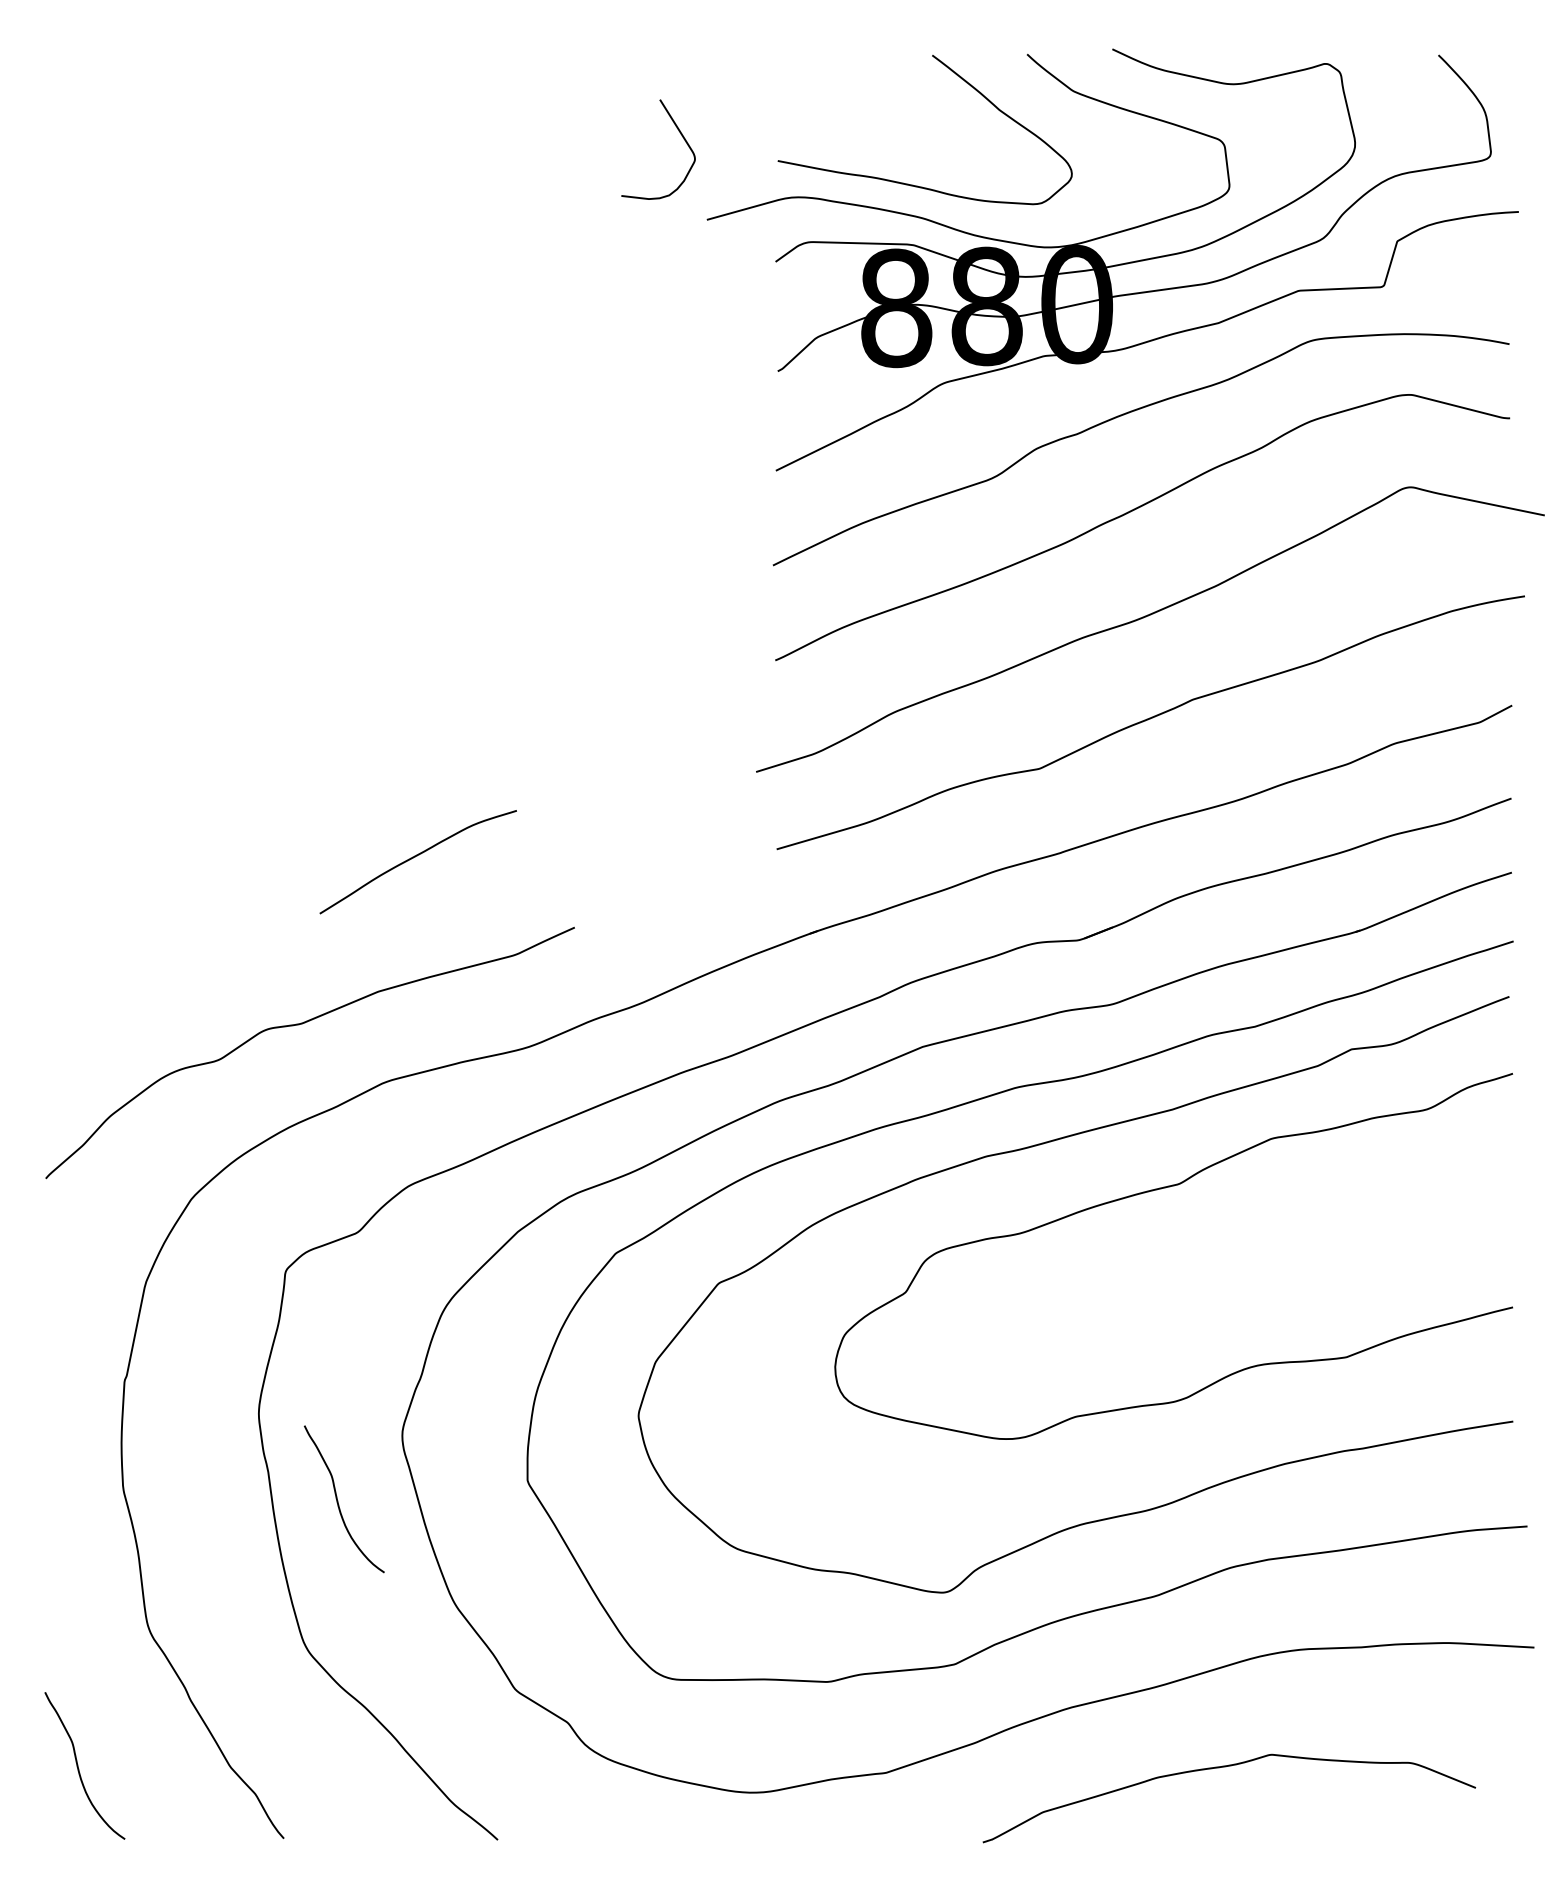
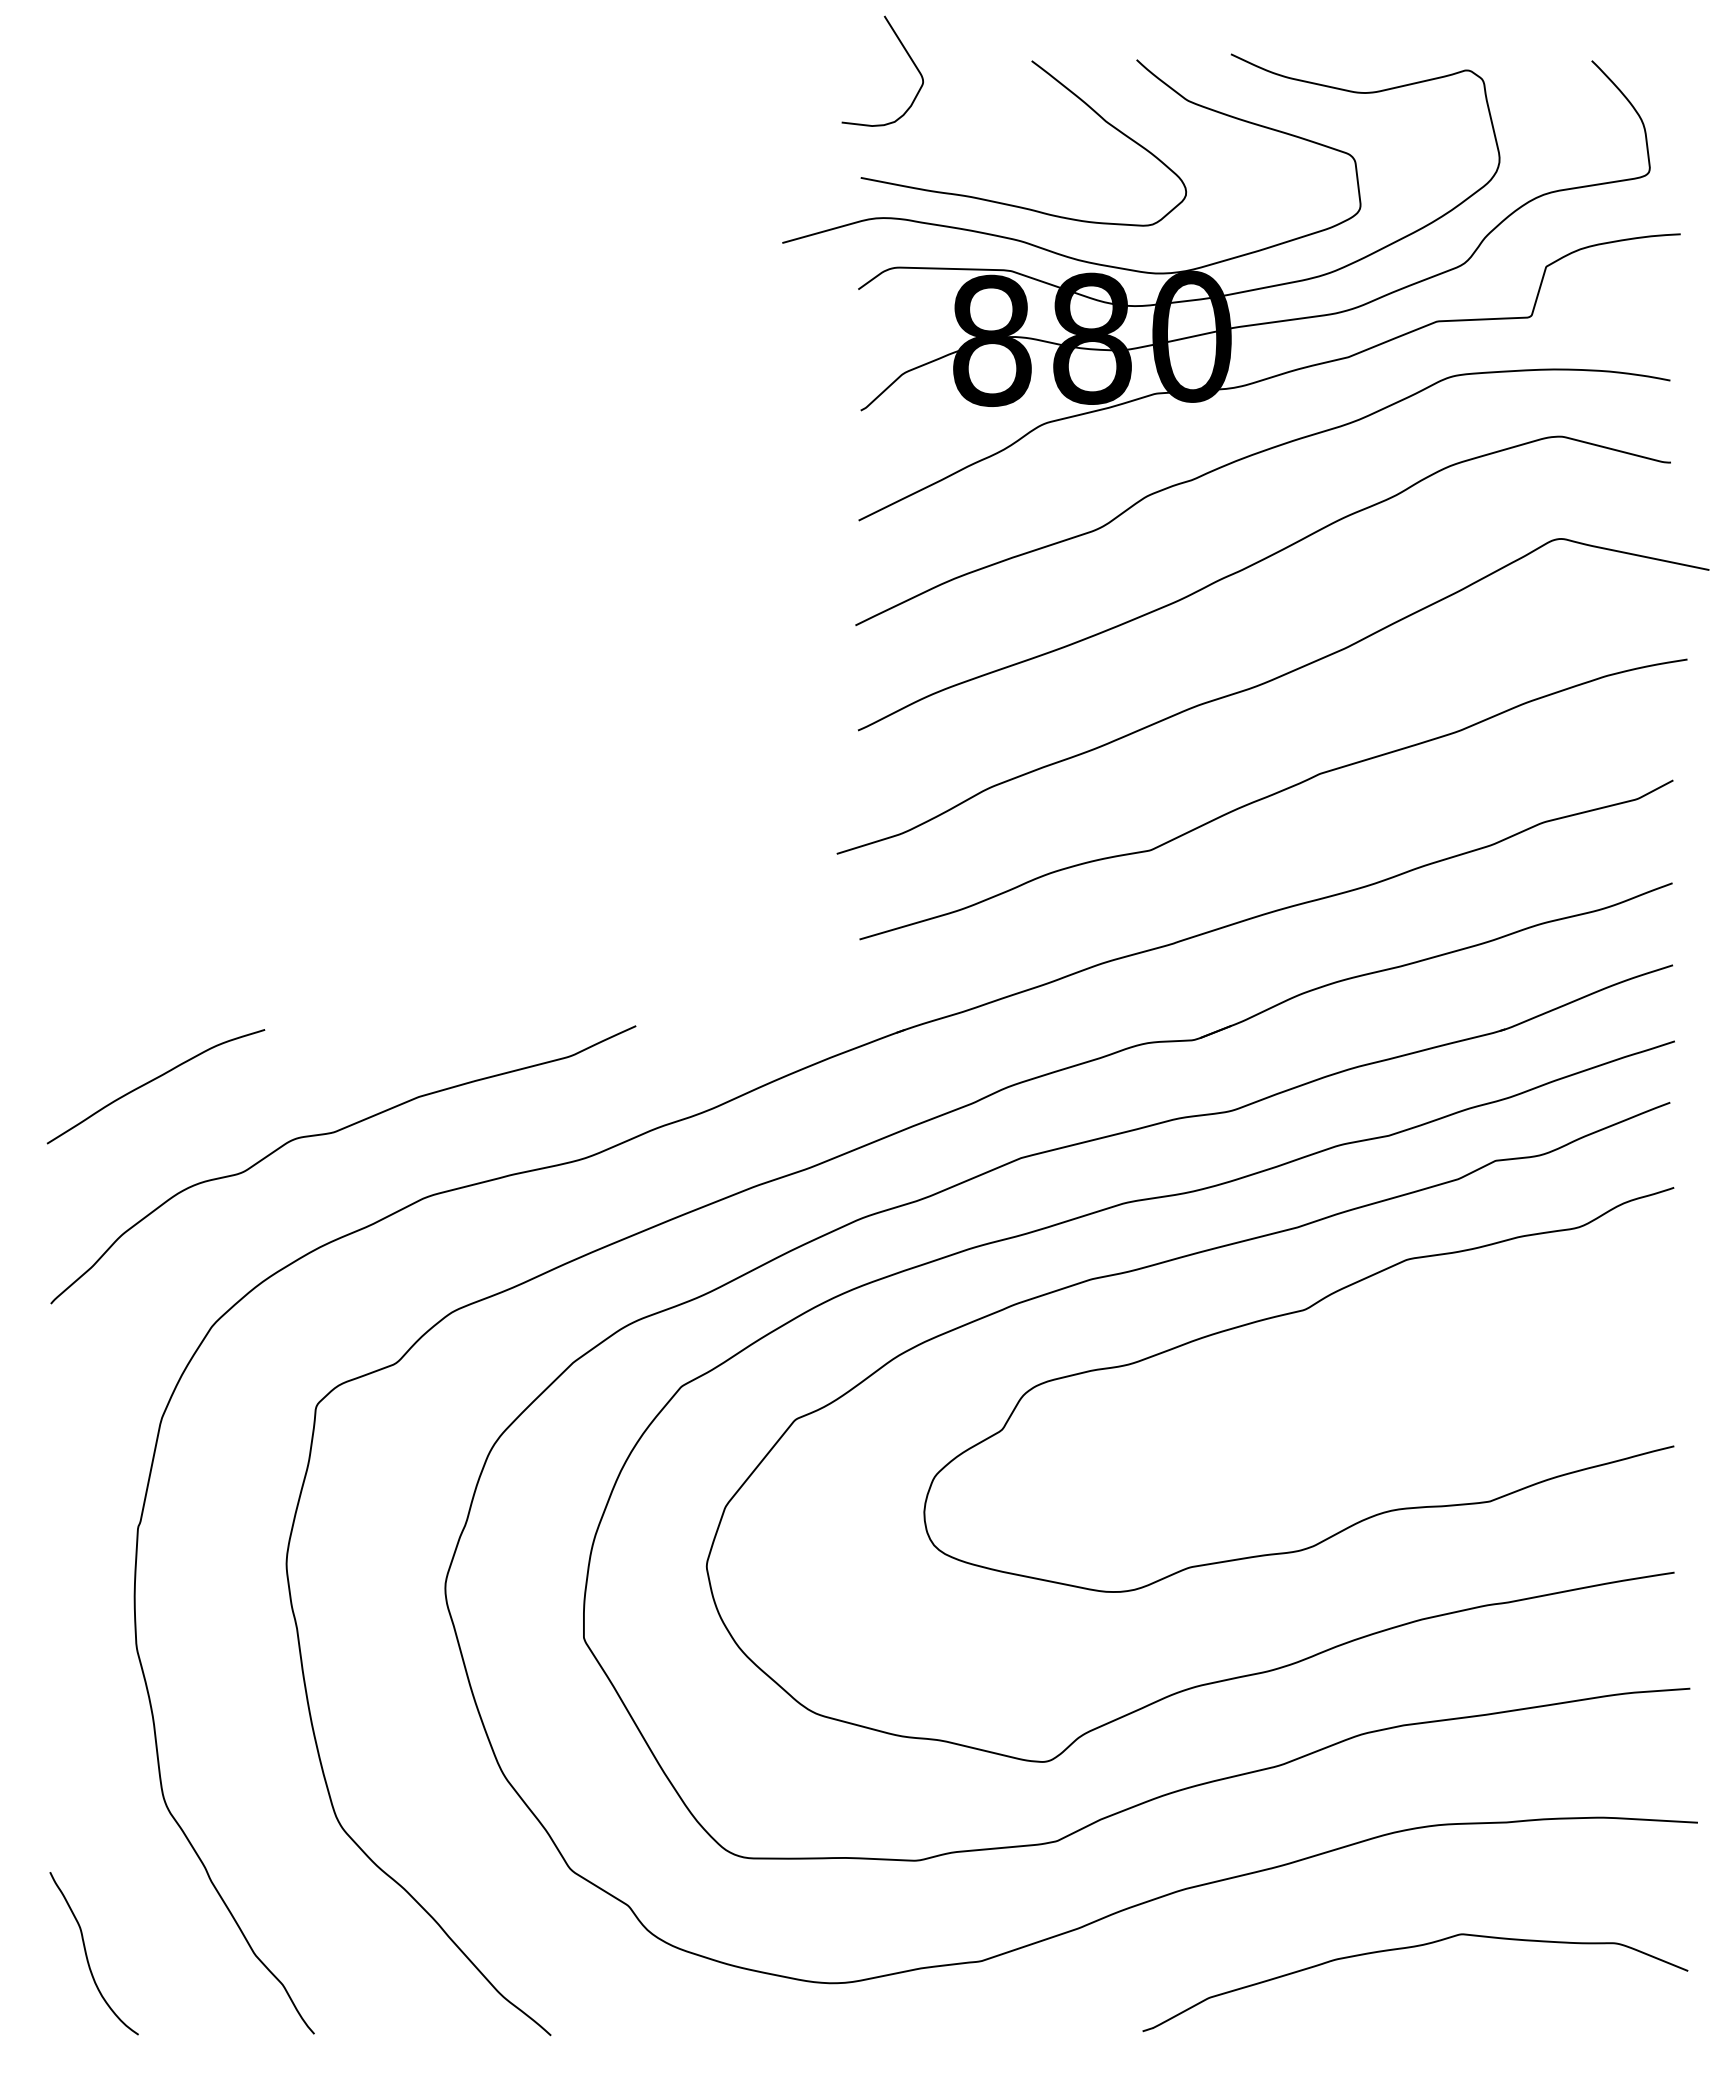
curve: (679, 133) -> (906, 53), moved
curve: (415, 857) -> (152, 1081), moved
curve: (338, 1500) -> (374, 1659), removed
curve: (1224, 1767) -> (1410, 1948), moved

